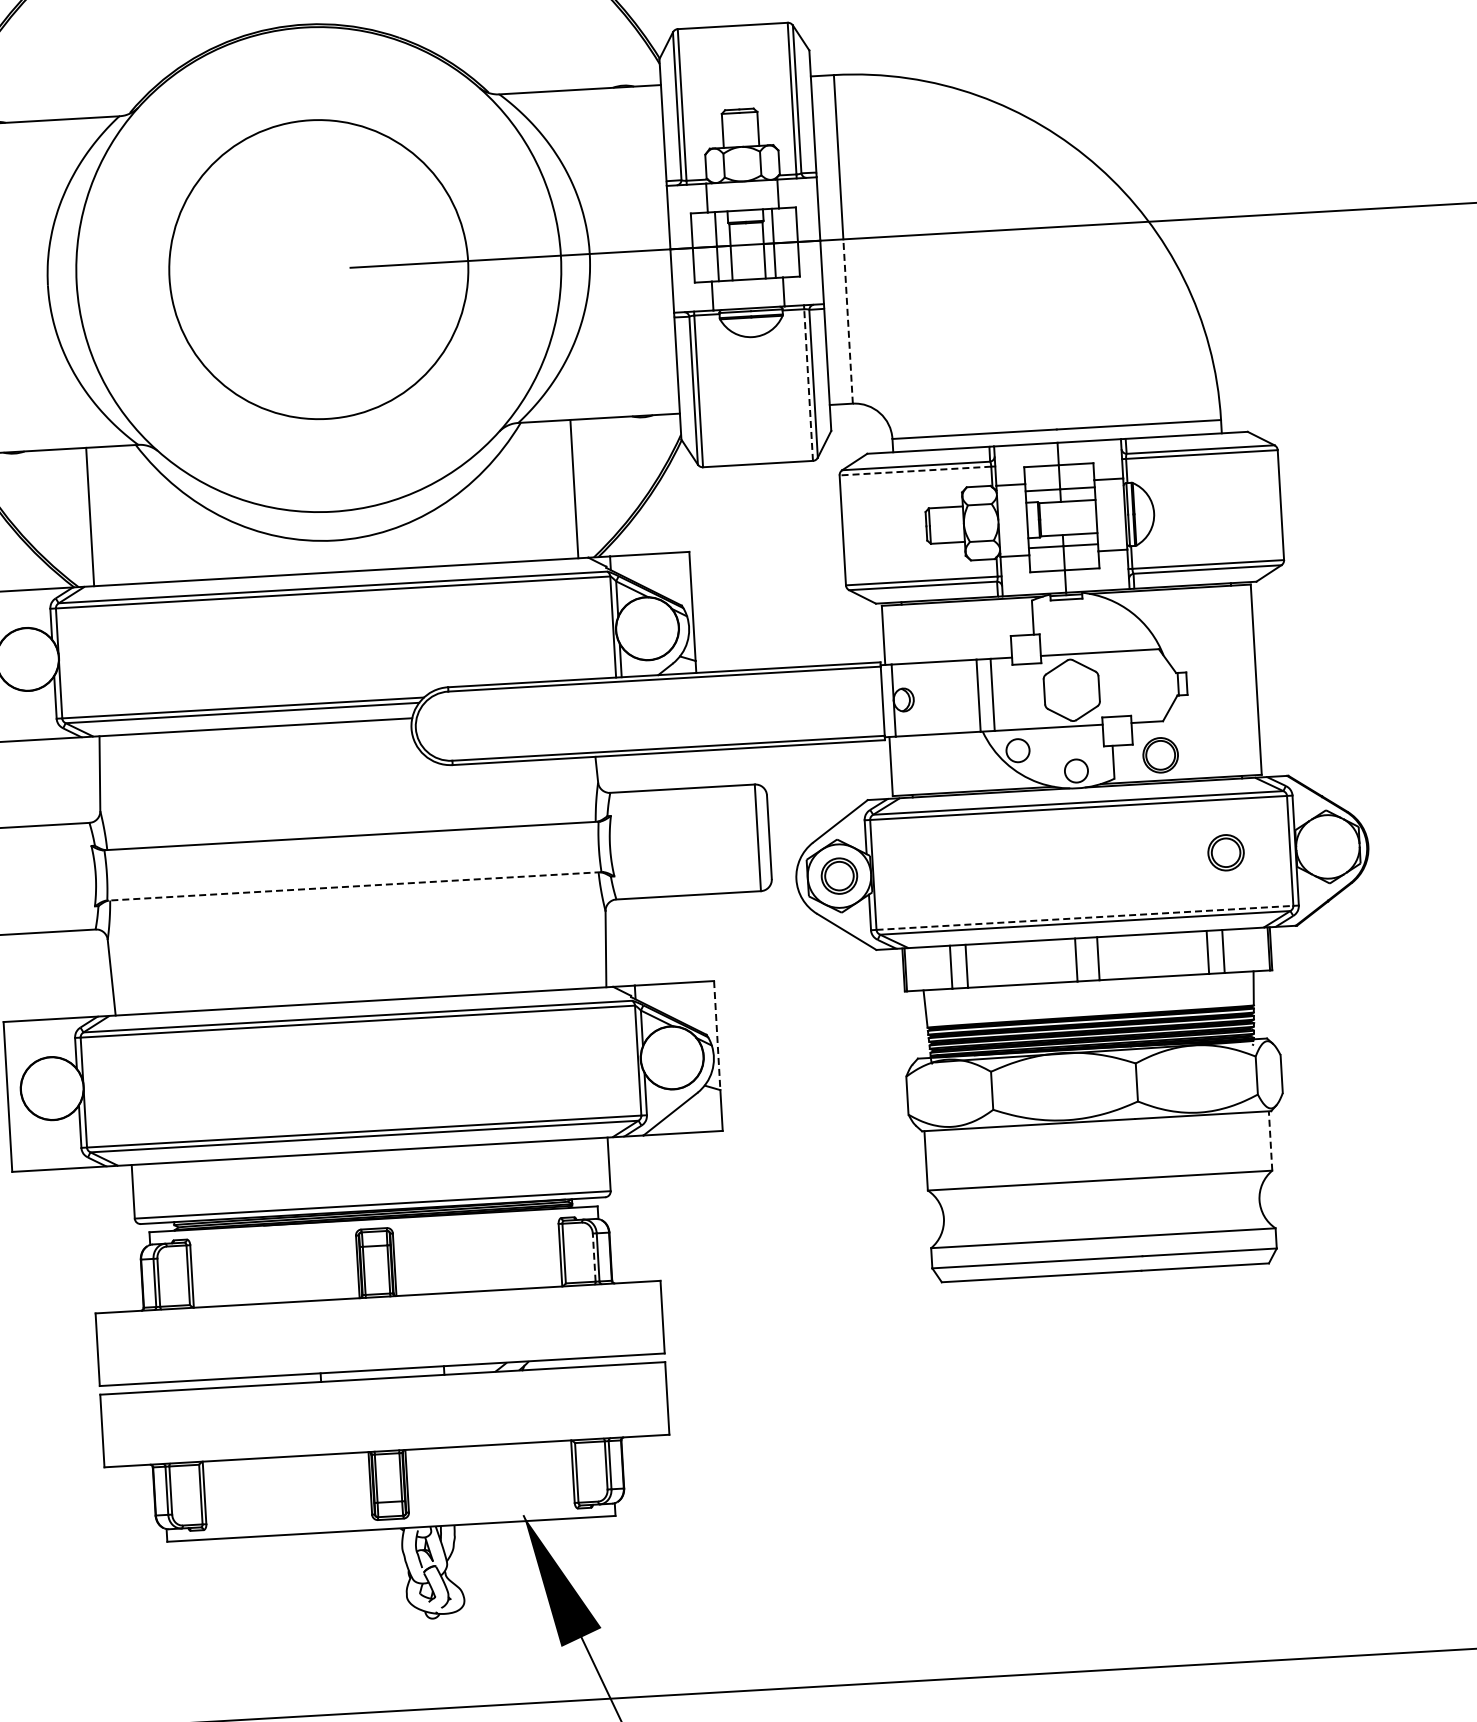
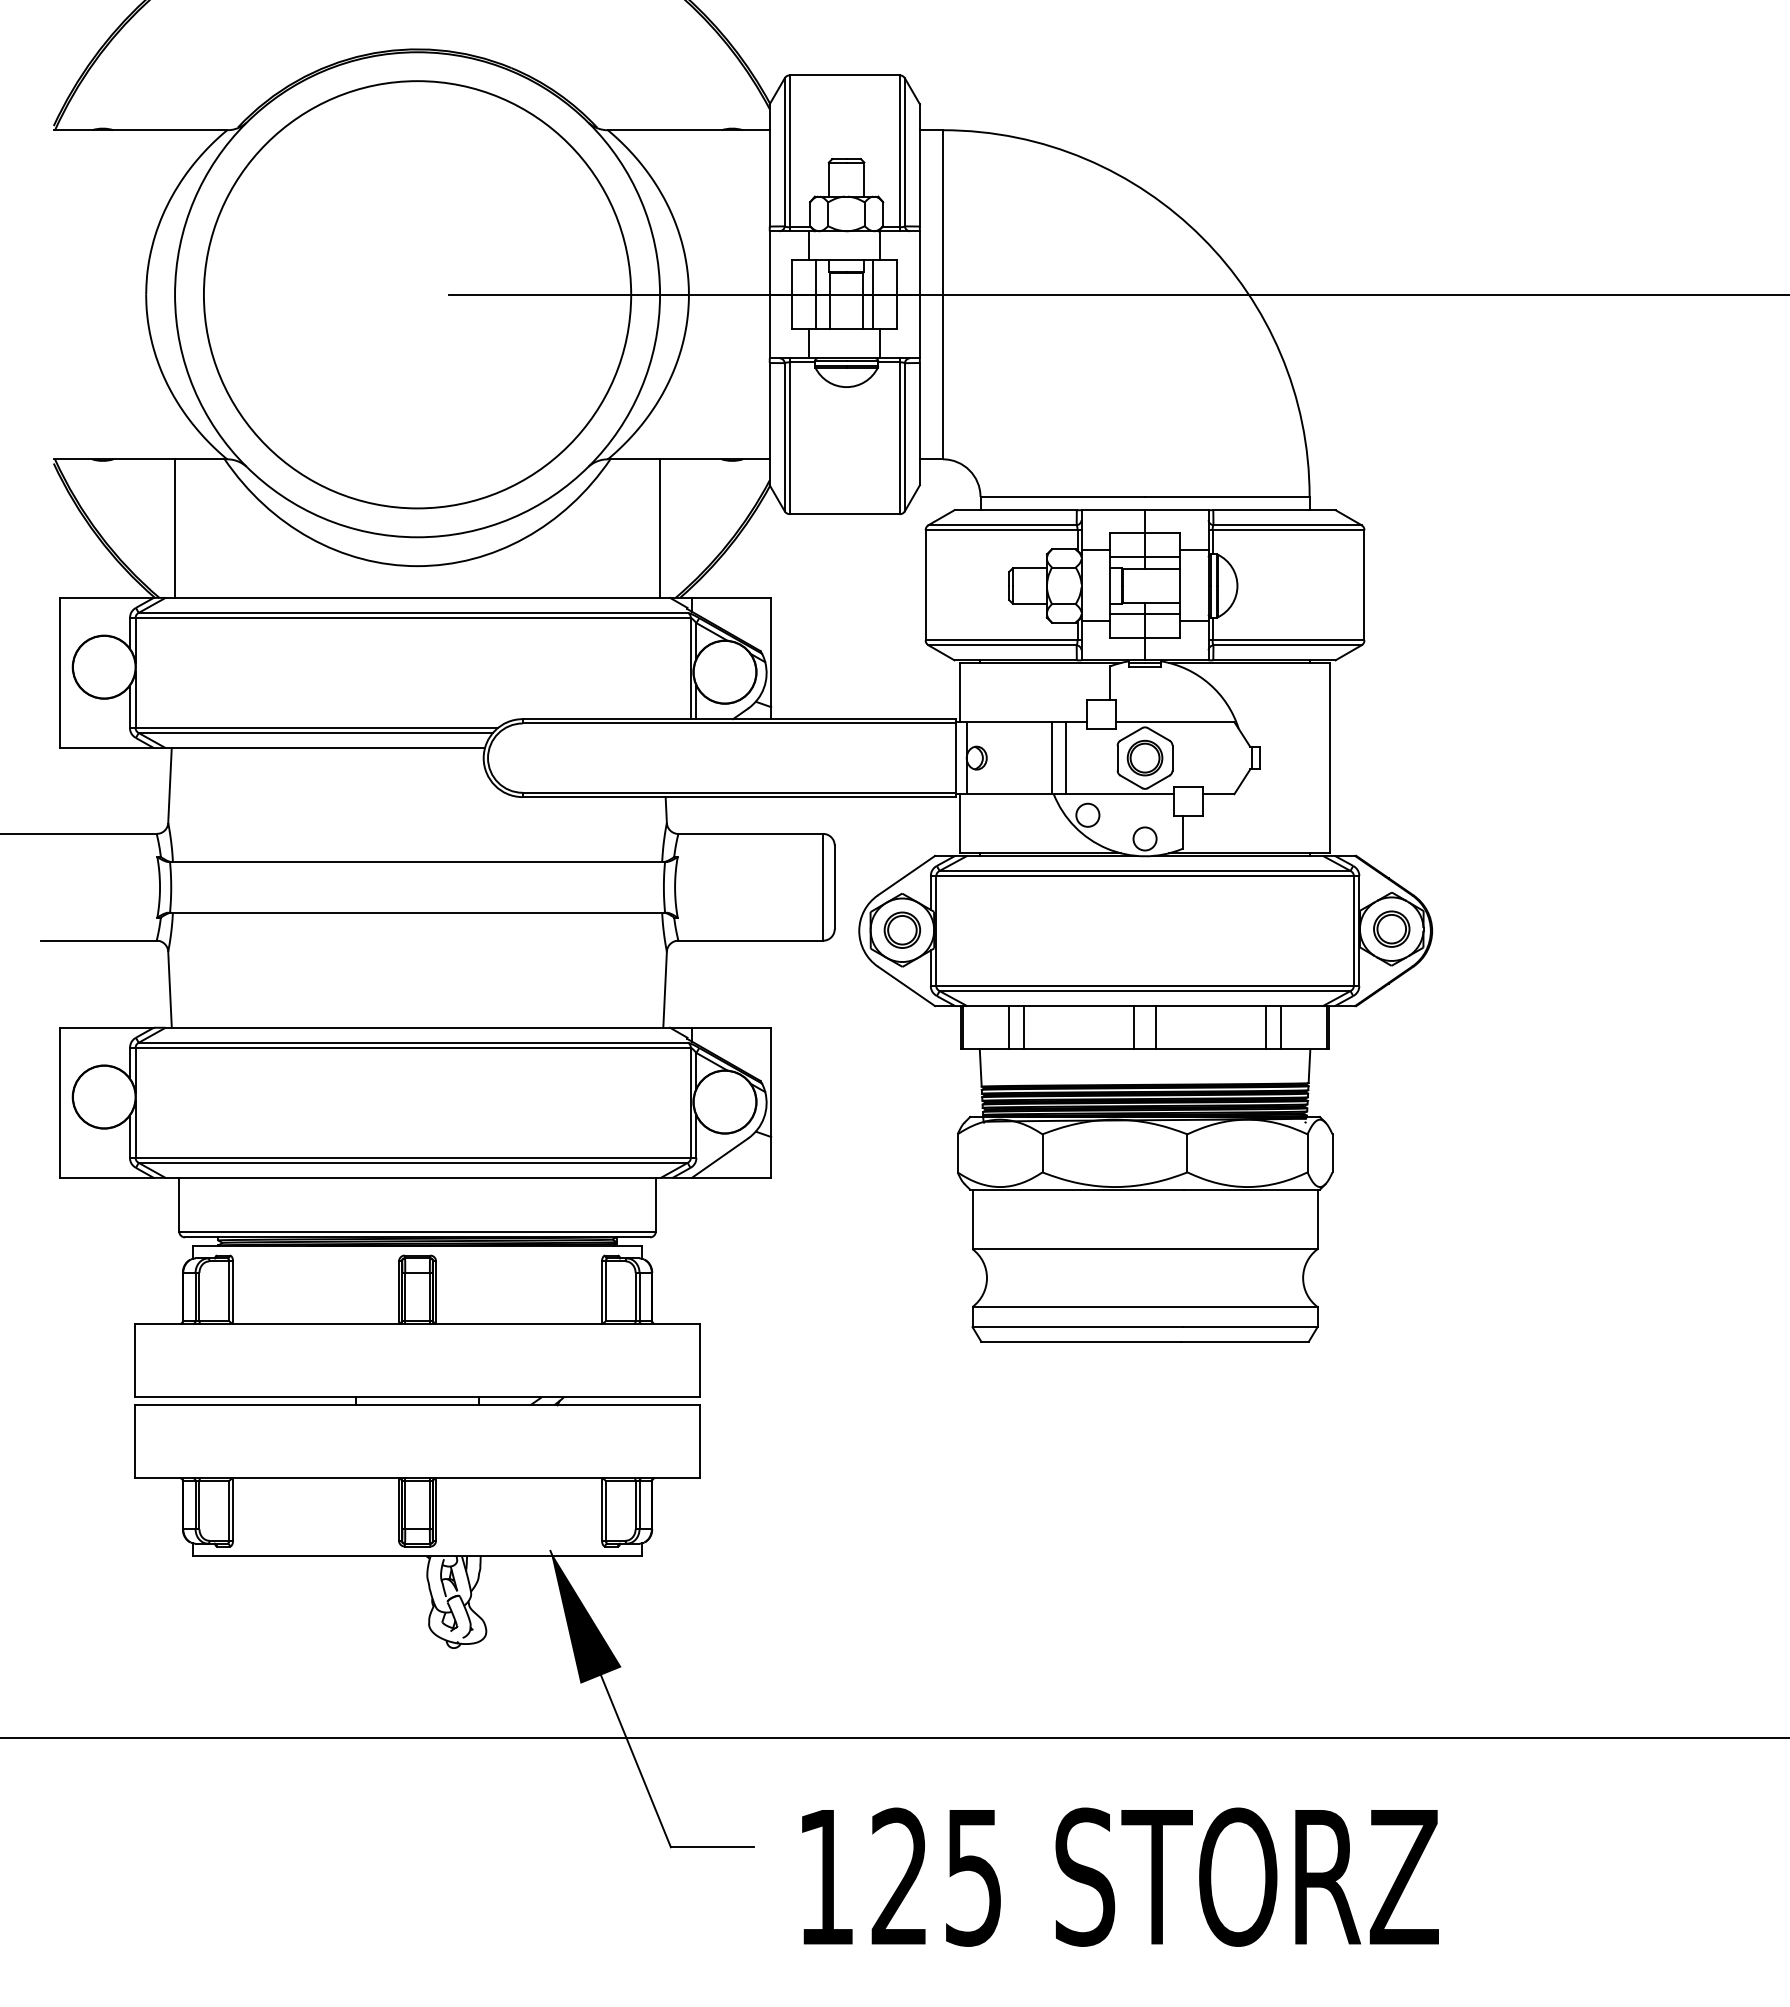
circle: (318, 269) -> (417, 294), size x1.43
line: (847, 320) -> (942, 376), dashed -> solid
line: (808, 385) -> (899, 438), dashed -> solid
line: (915, 471) -> (1001, 530), dashed -> solid
part: (1160, 754) -> (1144, 757), moved
part: (1225, 852) -> (1391, 928), moved
line: (354, 886) -> (417, 912), dashed -> solid
line: (1085, 918) -> (1145, 986), dashed -> solid
line: (717, 1035) -> (771, 1082), dashed -> solid
line: (1270, 1141) -> (1317, 1219), dashed -> solid
line: (594, 1257) -> (635, 1296), dashed -> solid

